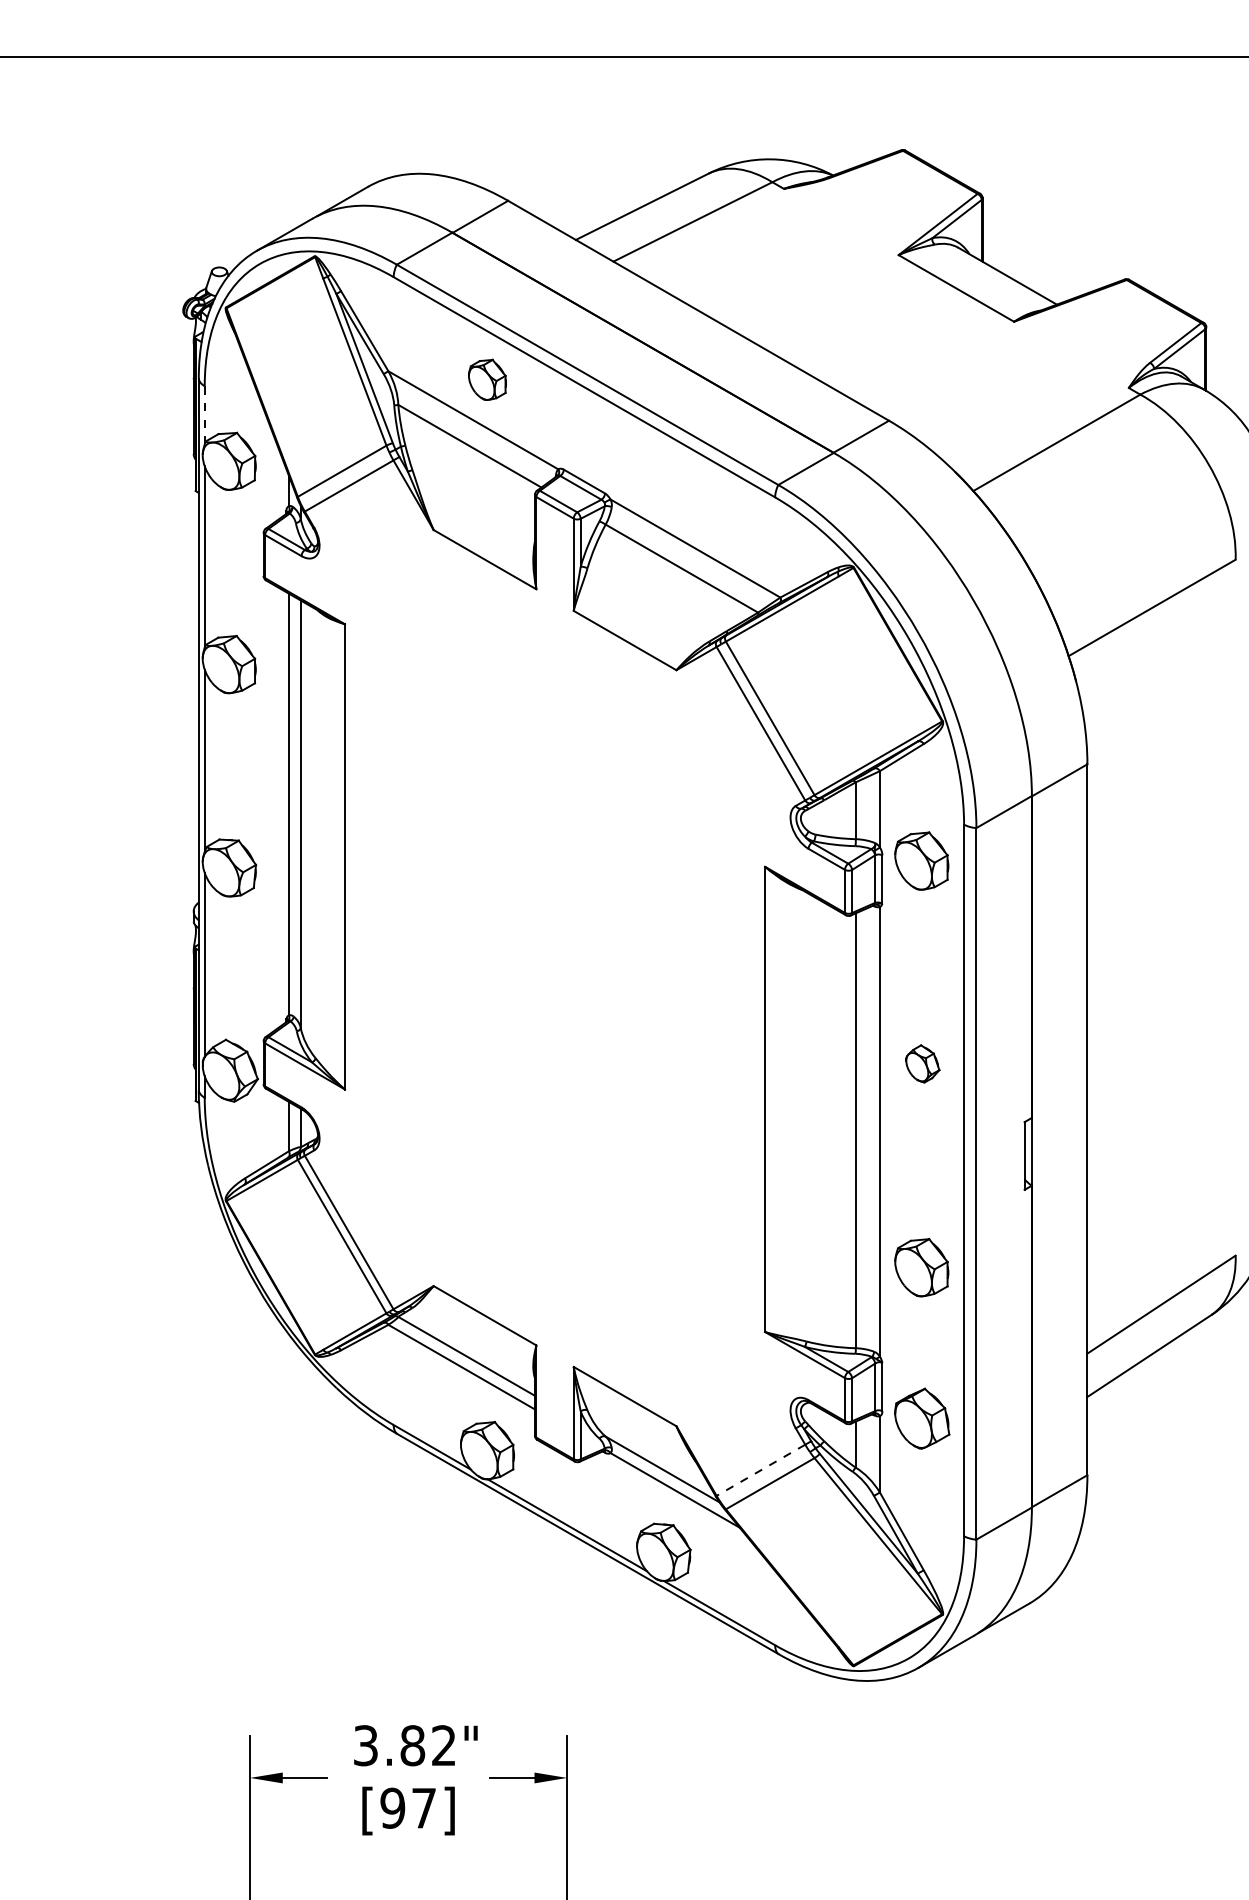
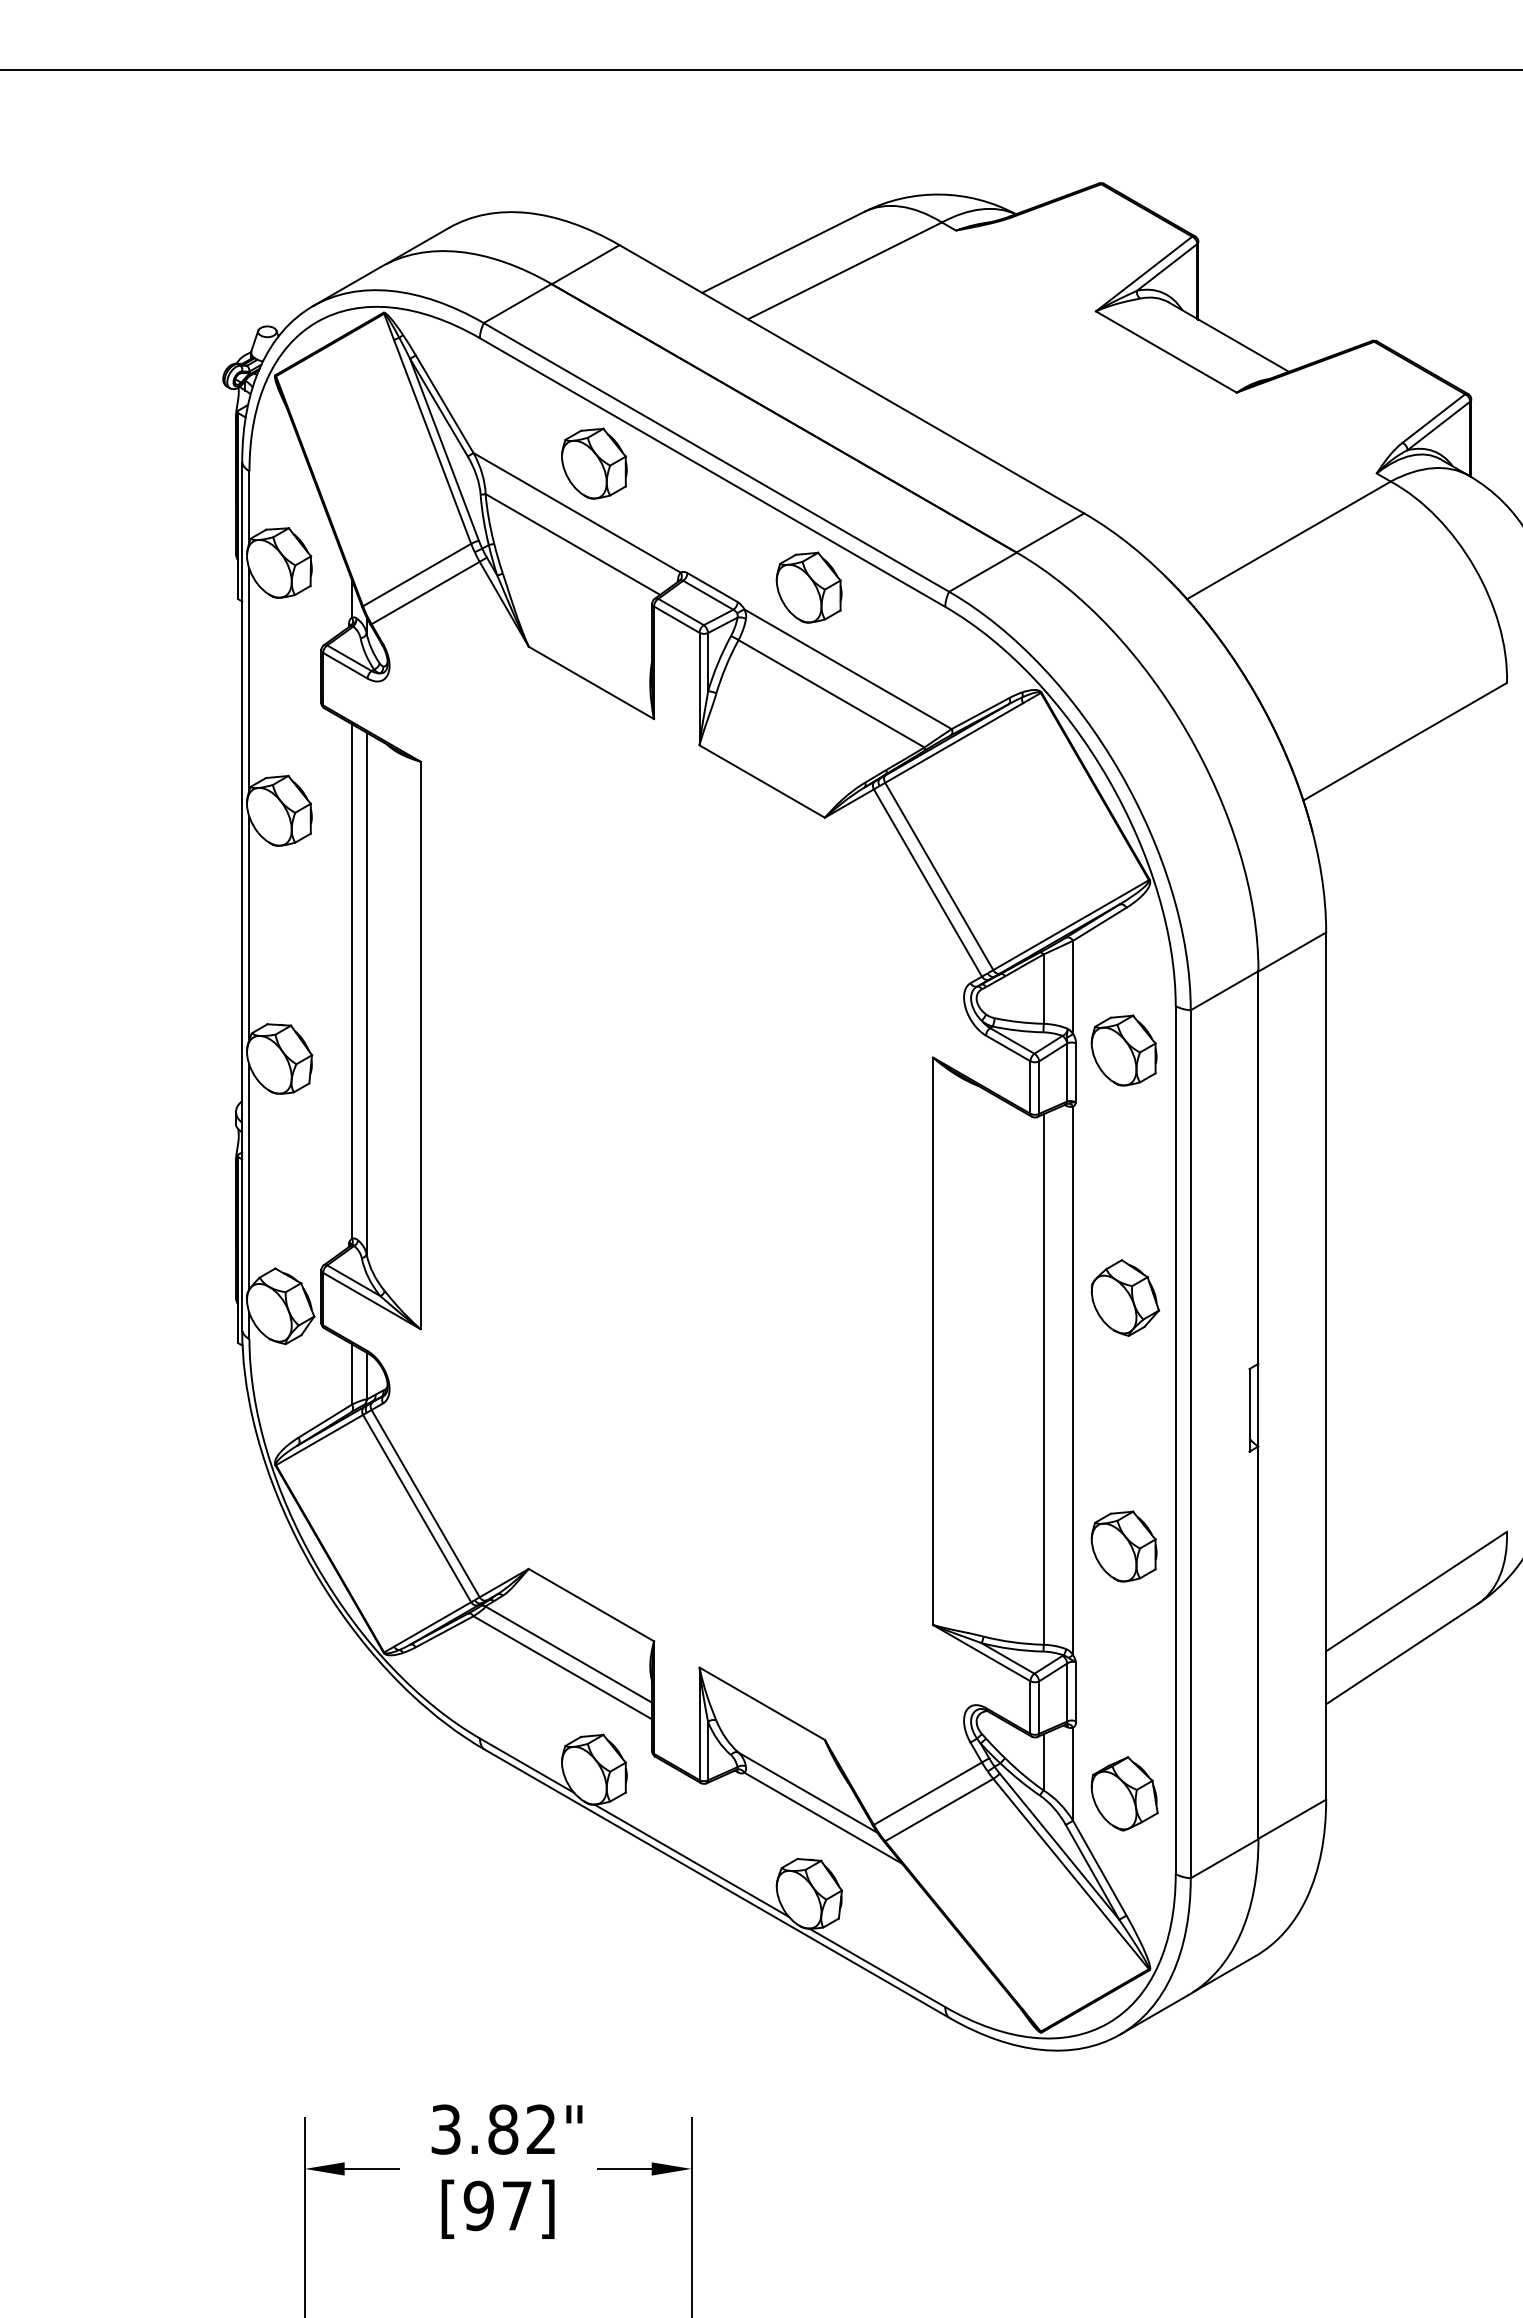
part: (487, 379) -> (594, 463), size x1.43
line: (204, 415) -> (249, 506), dashed -> solid
part: (663, 481) -> (808, 587), added
part: (922, 1063) -> (1125, 1297), size x1.67
part: (922, 1418) -> (1124, 1793), moved
line: (760, 1470) -> (927, 1793), dashed -> solid

